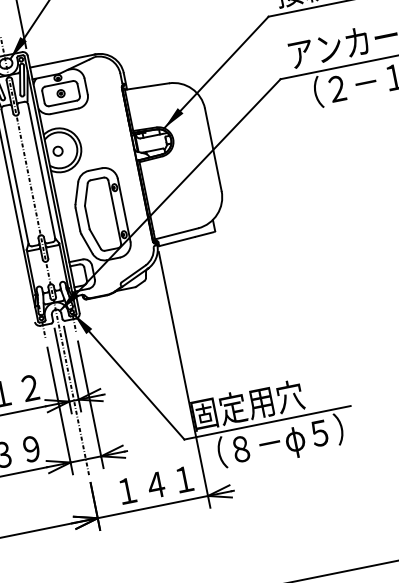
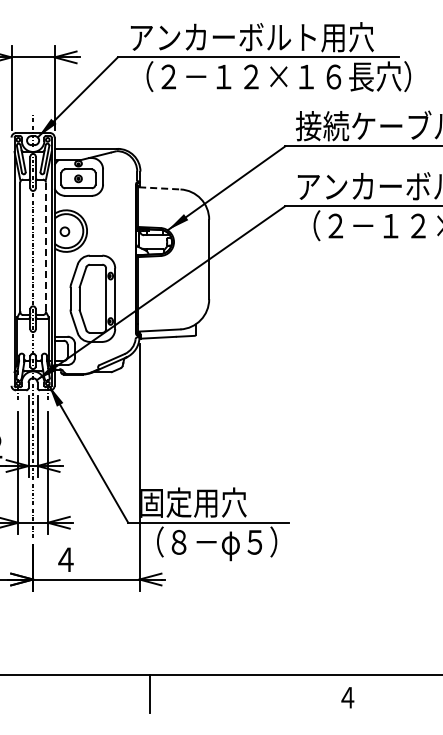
line: (147, 86) -> (159, 188), solid -> dashed
line: (41, 171) -> (45, 247), solid -> dashed
text: (156, 484) -> (93, 559), １４１ -> ４

